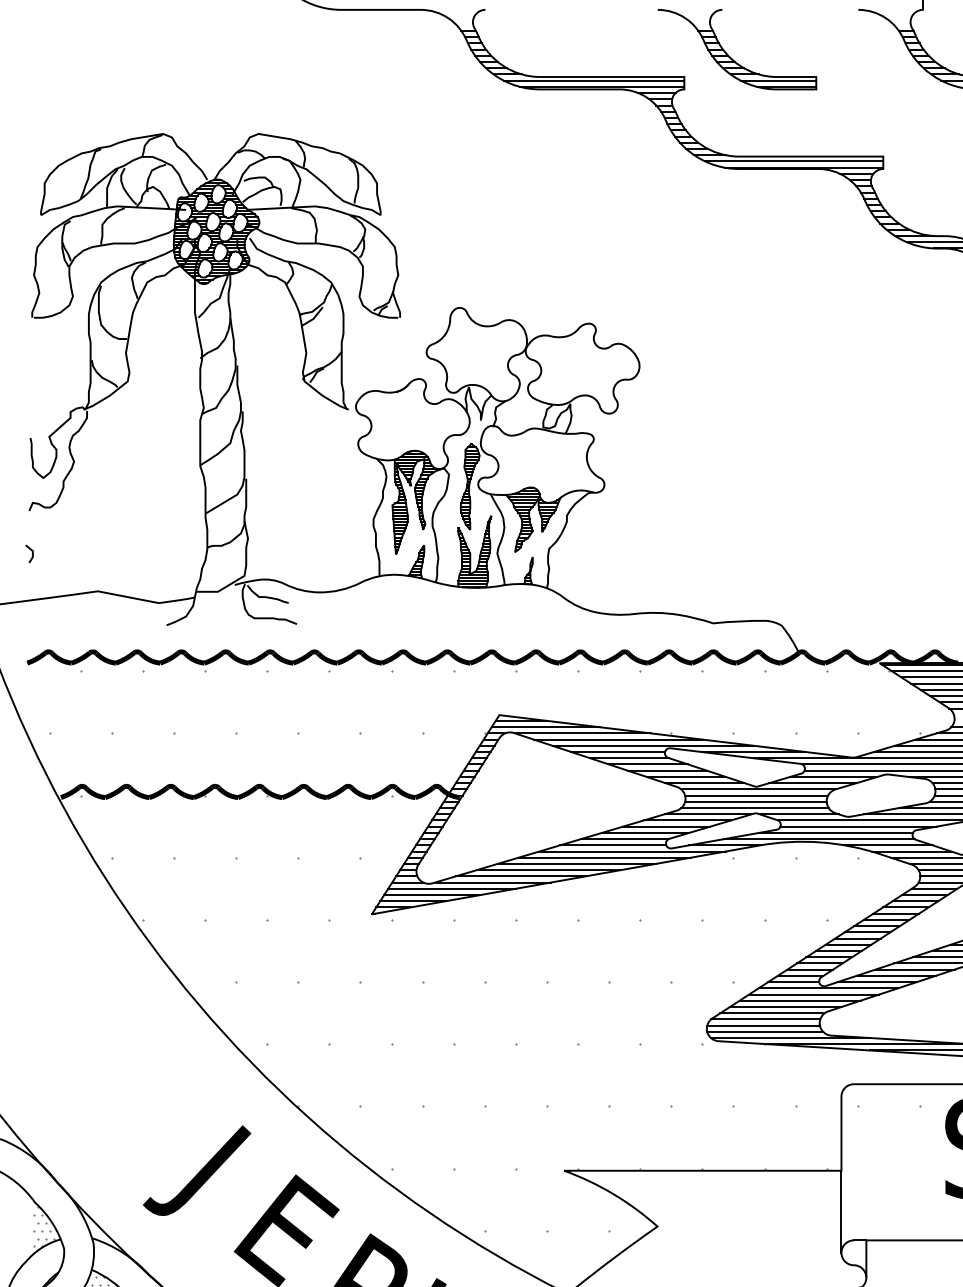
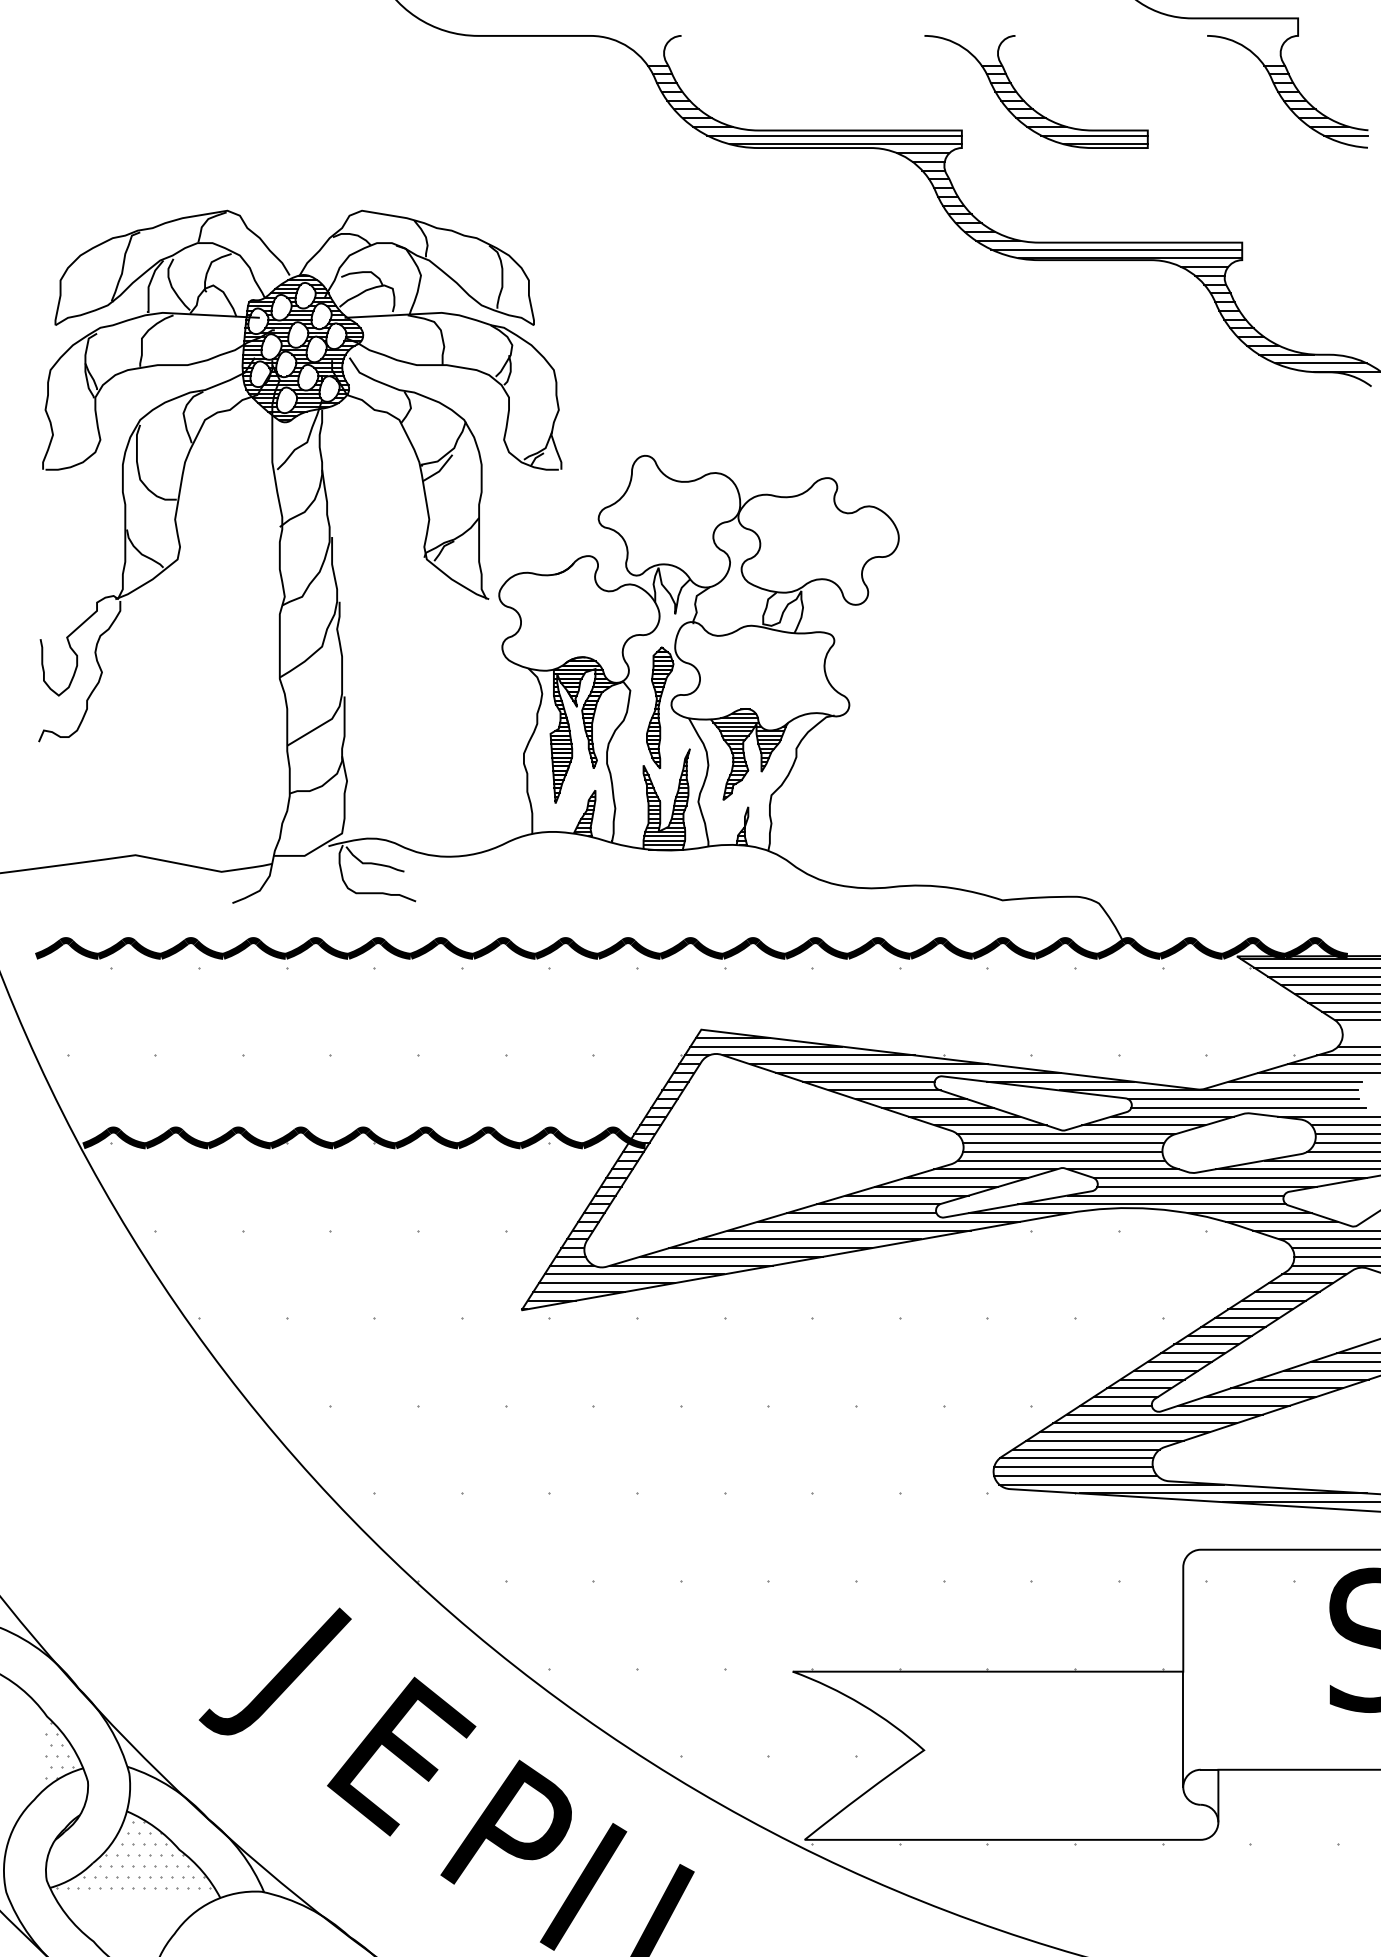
line: (32, 553) -> (43, 802), removed

